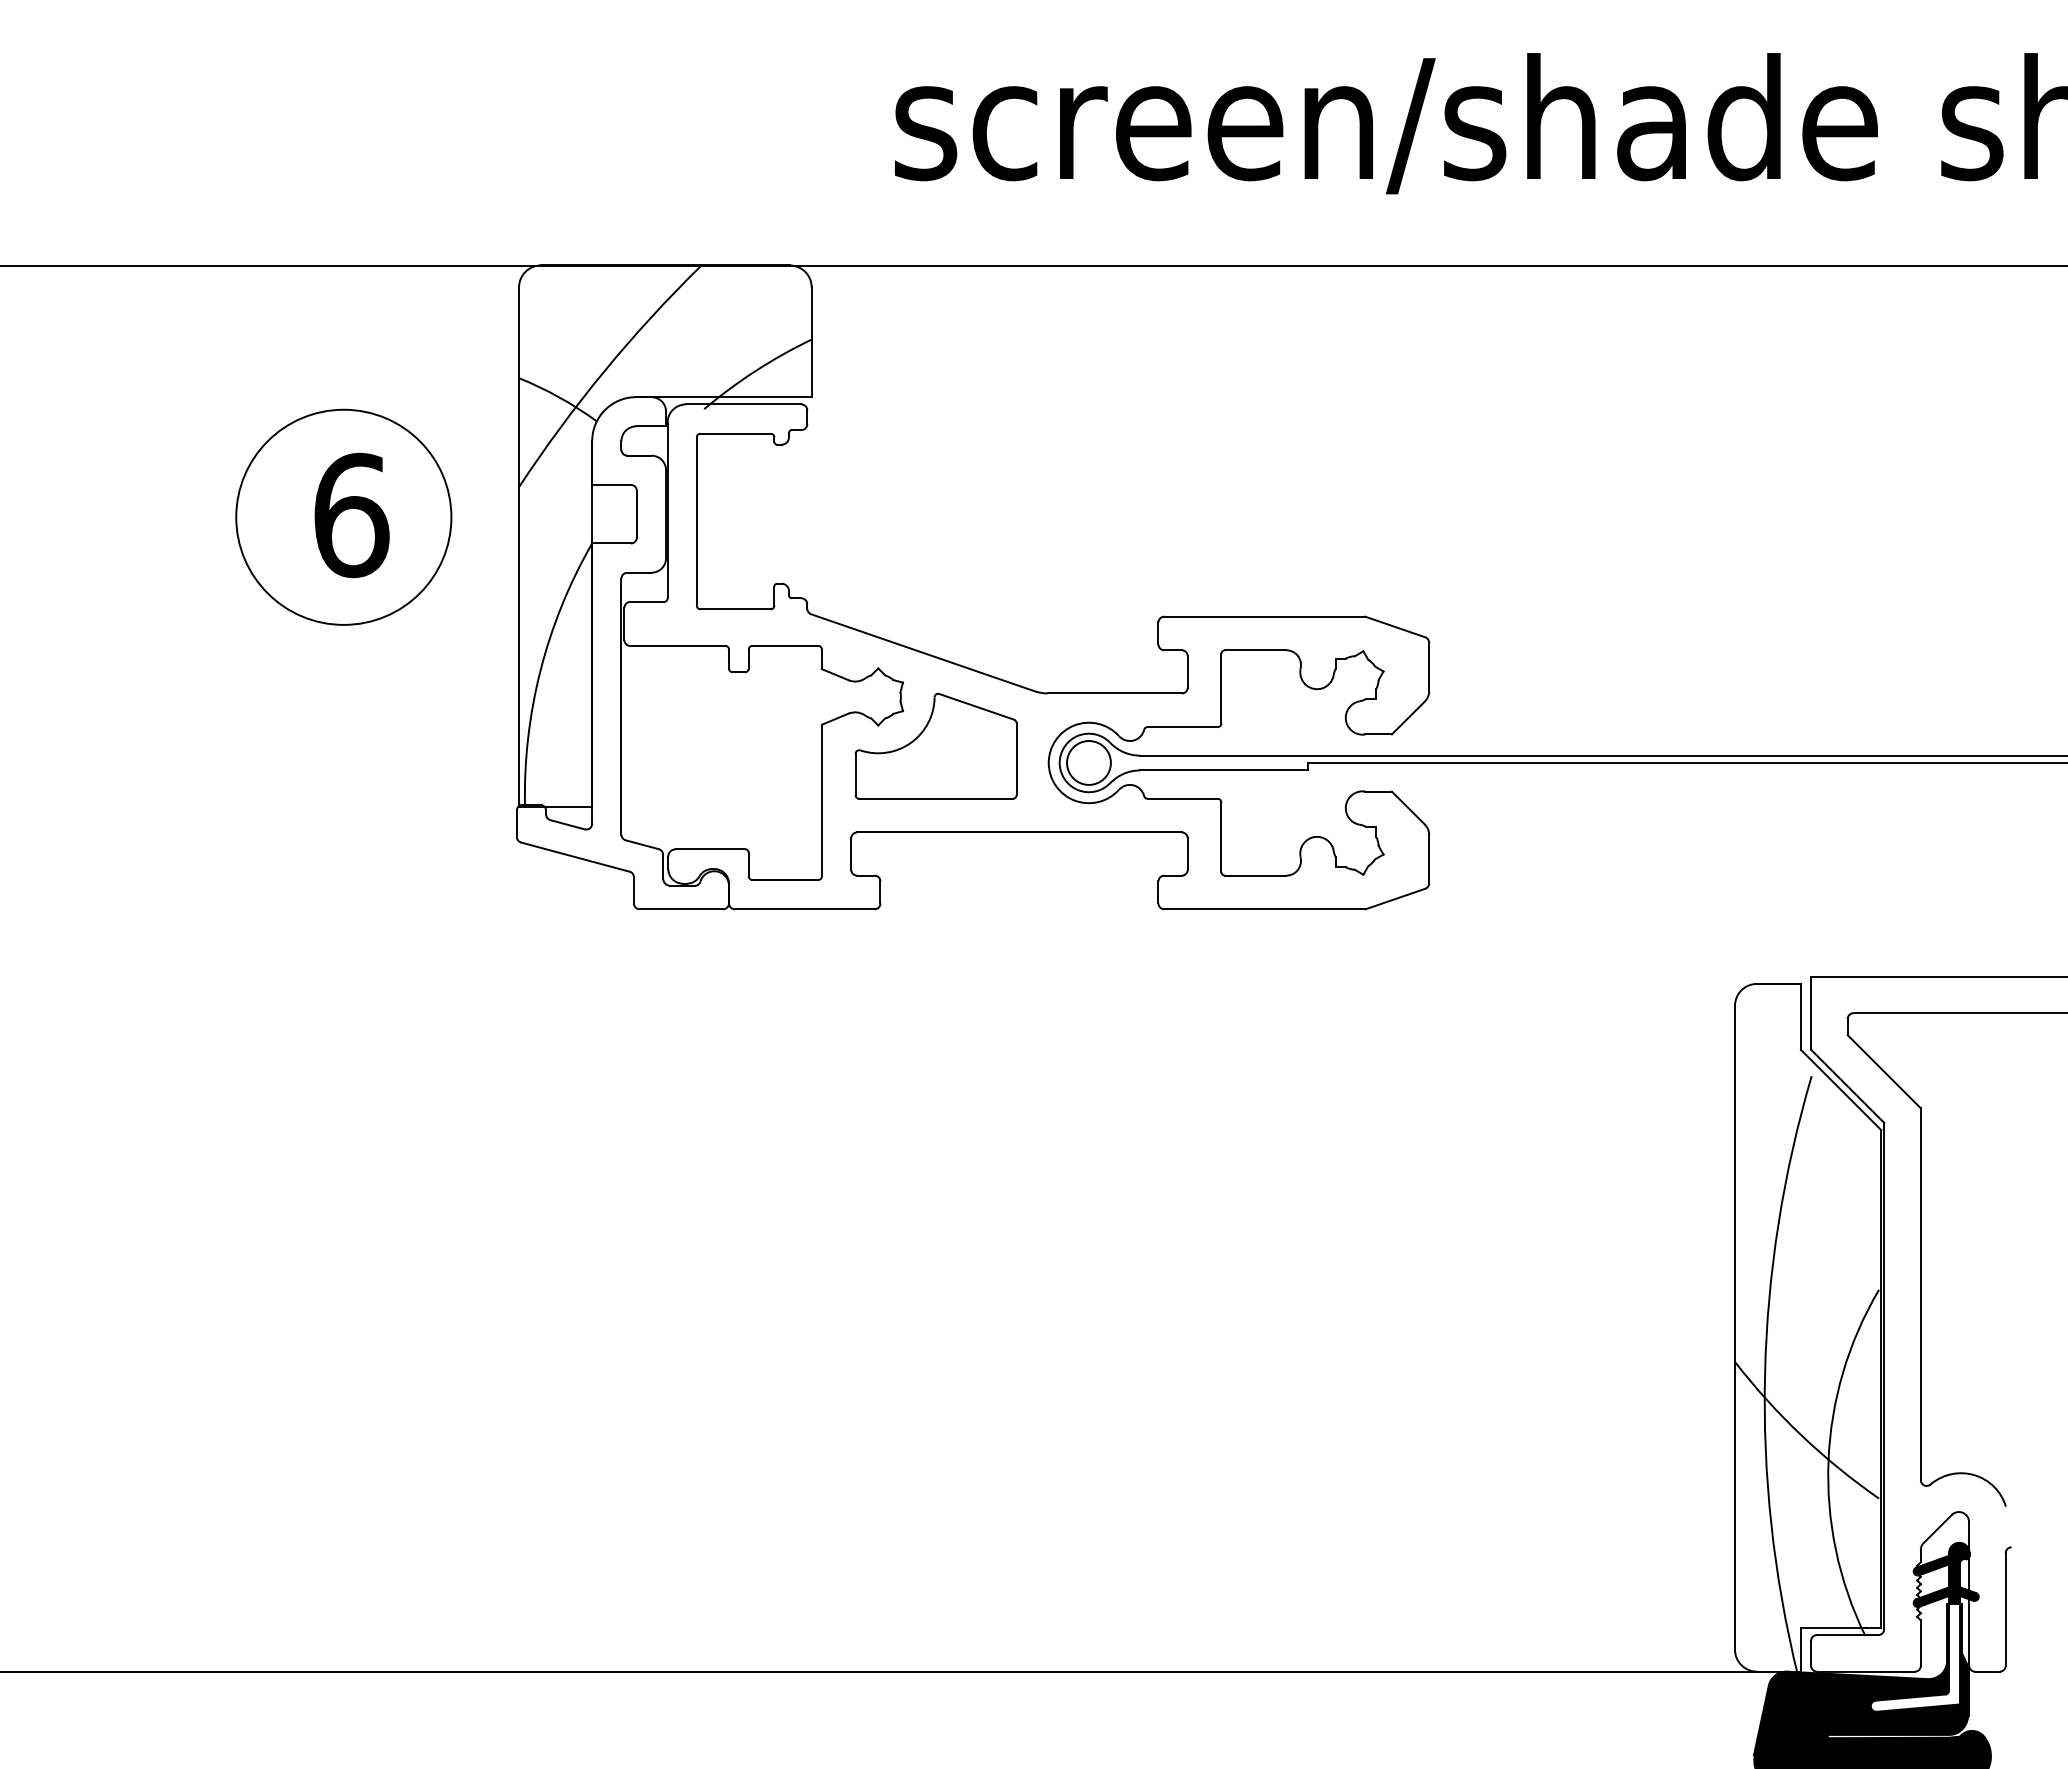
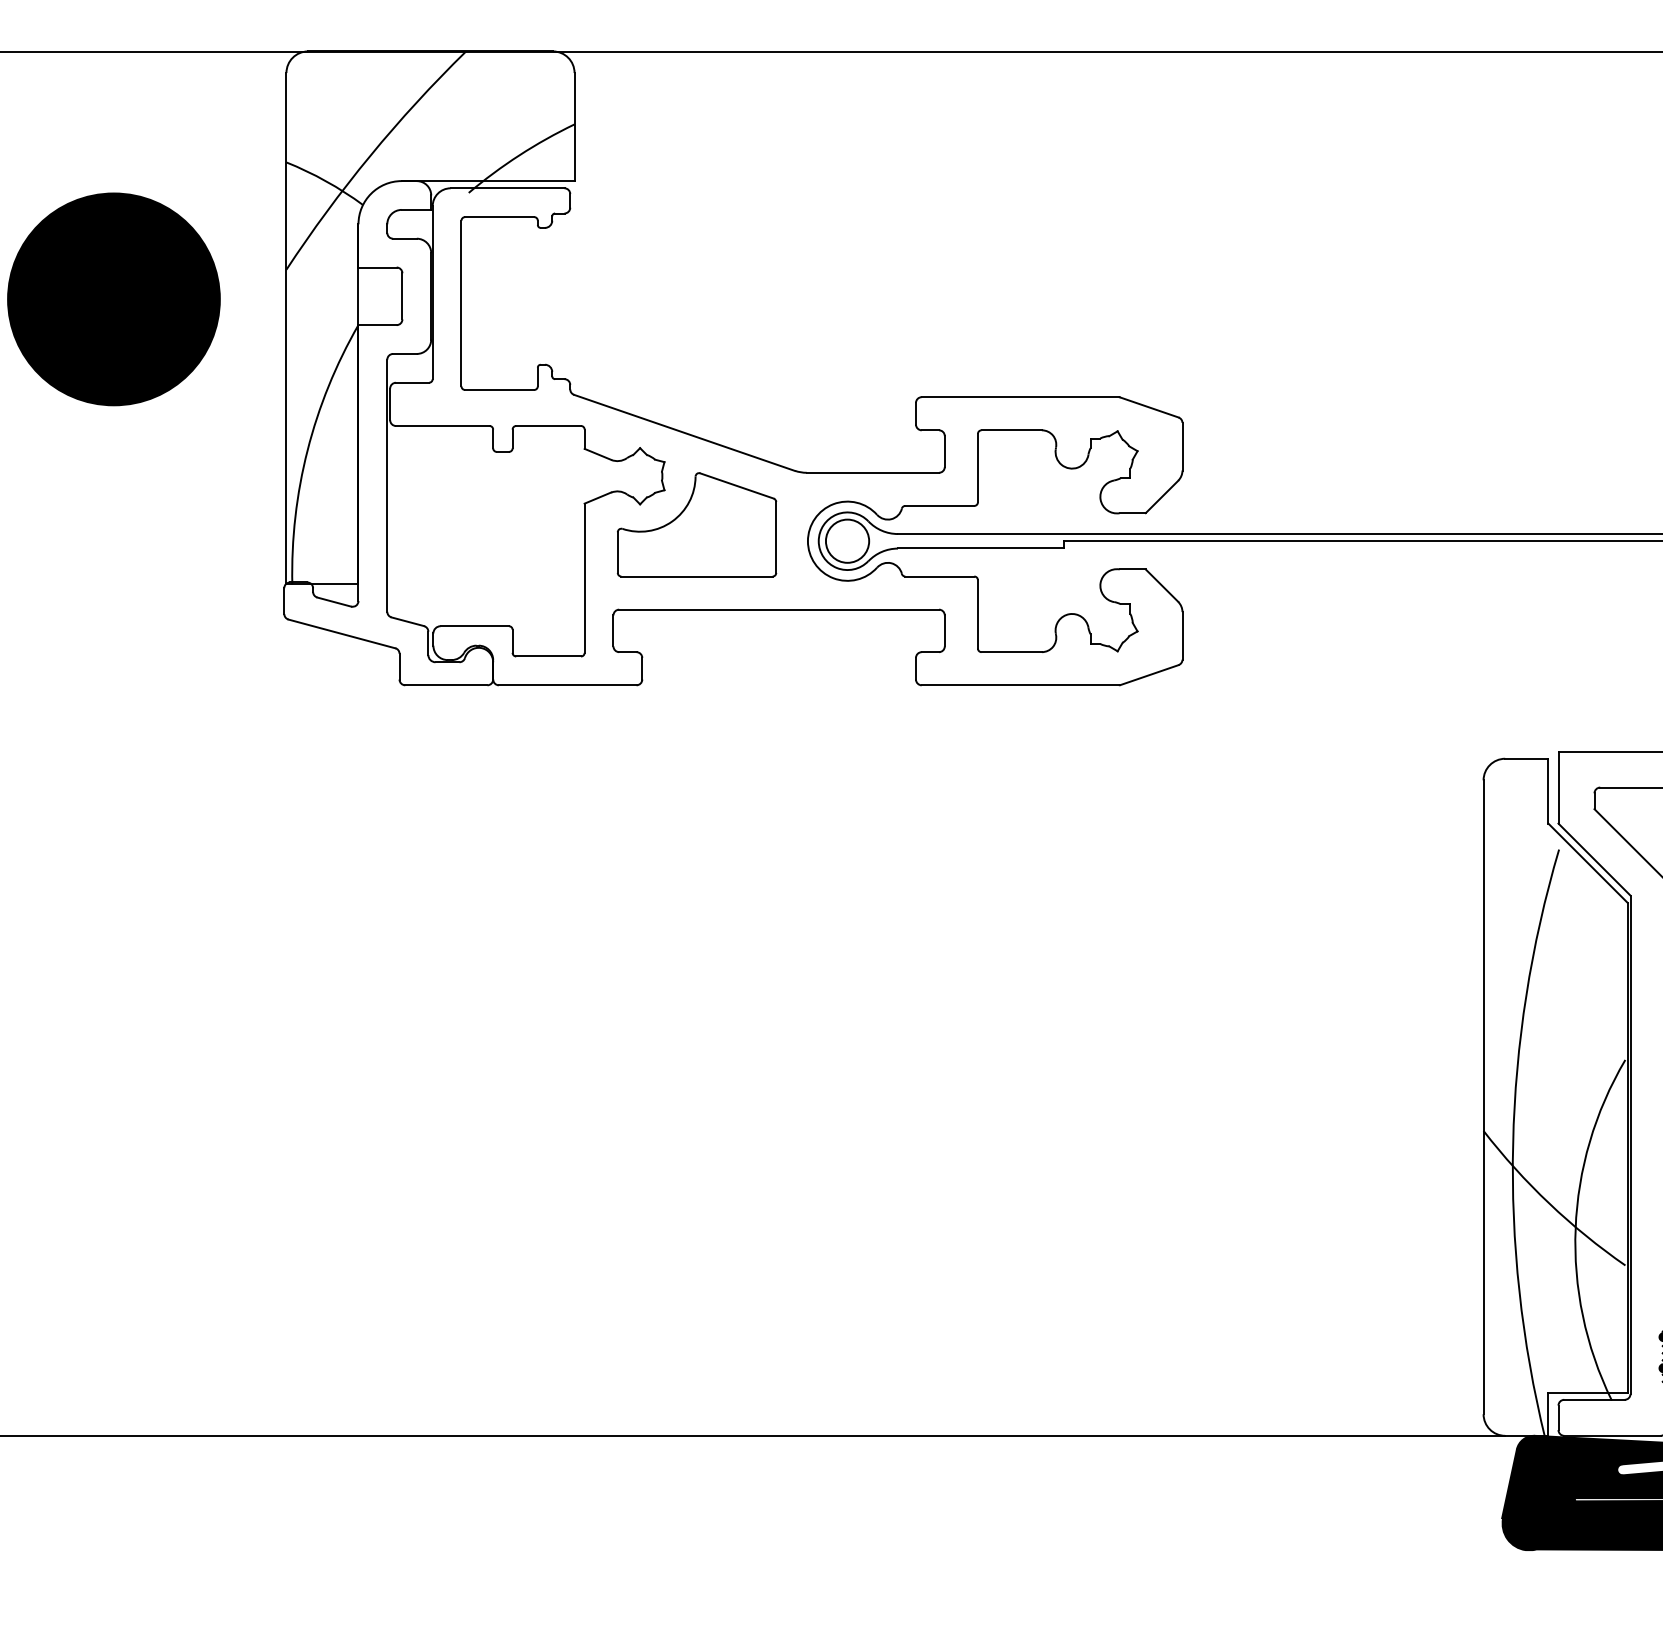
fill: (343, 516) -> (113, 298), added

